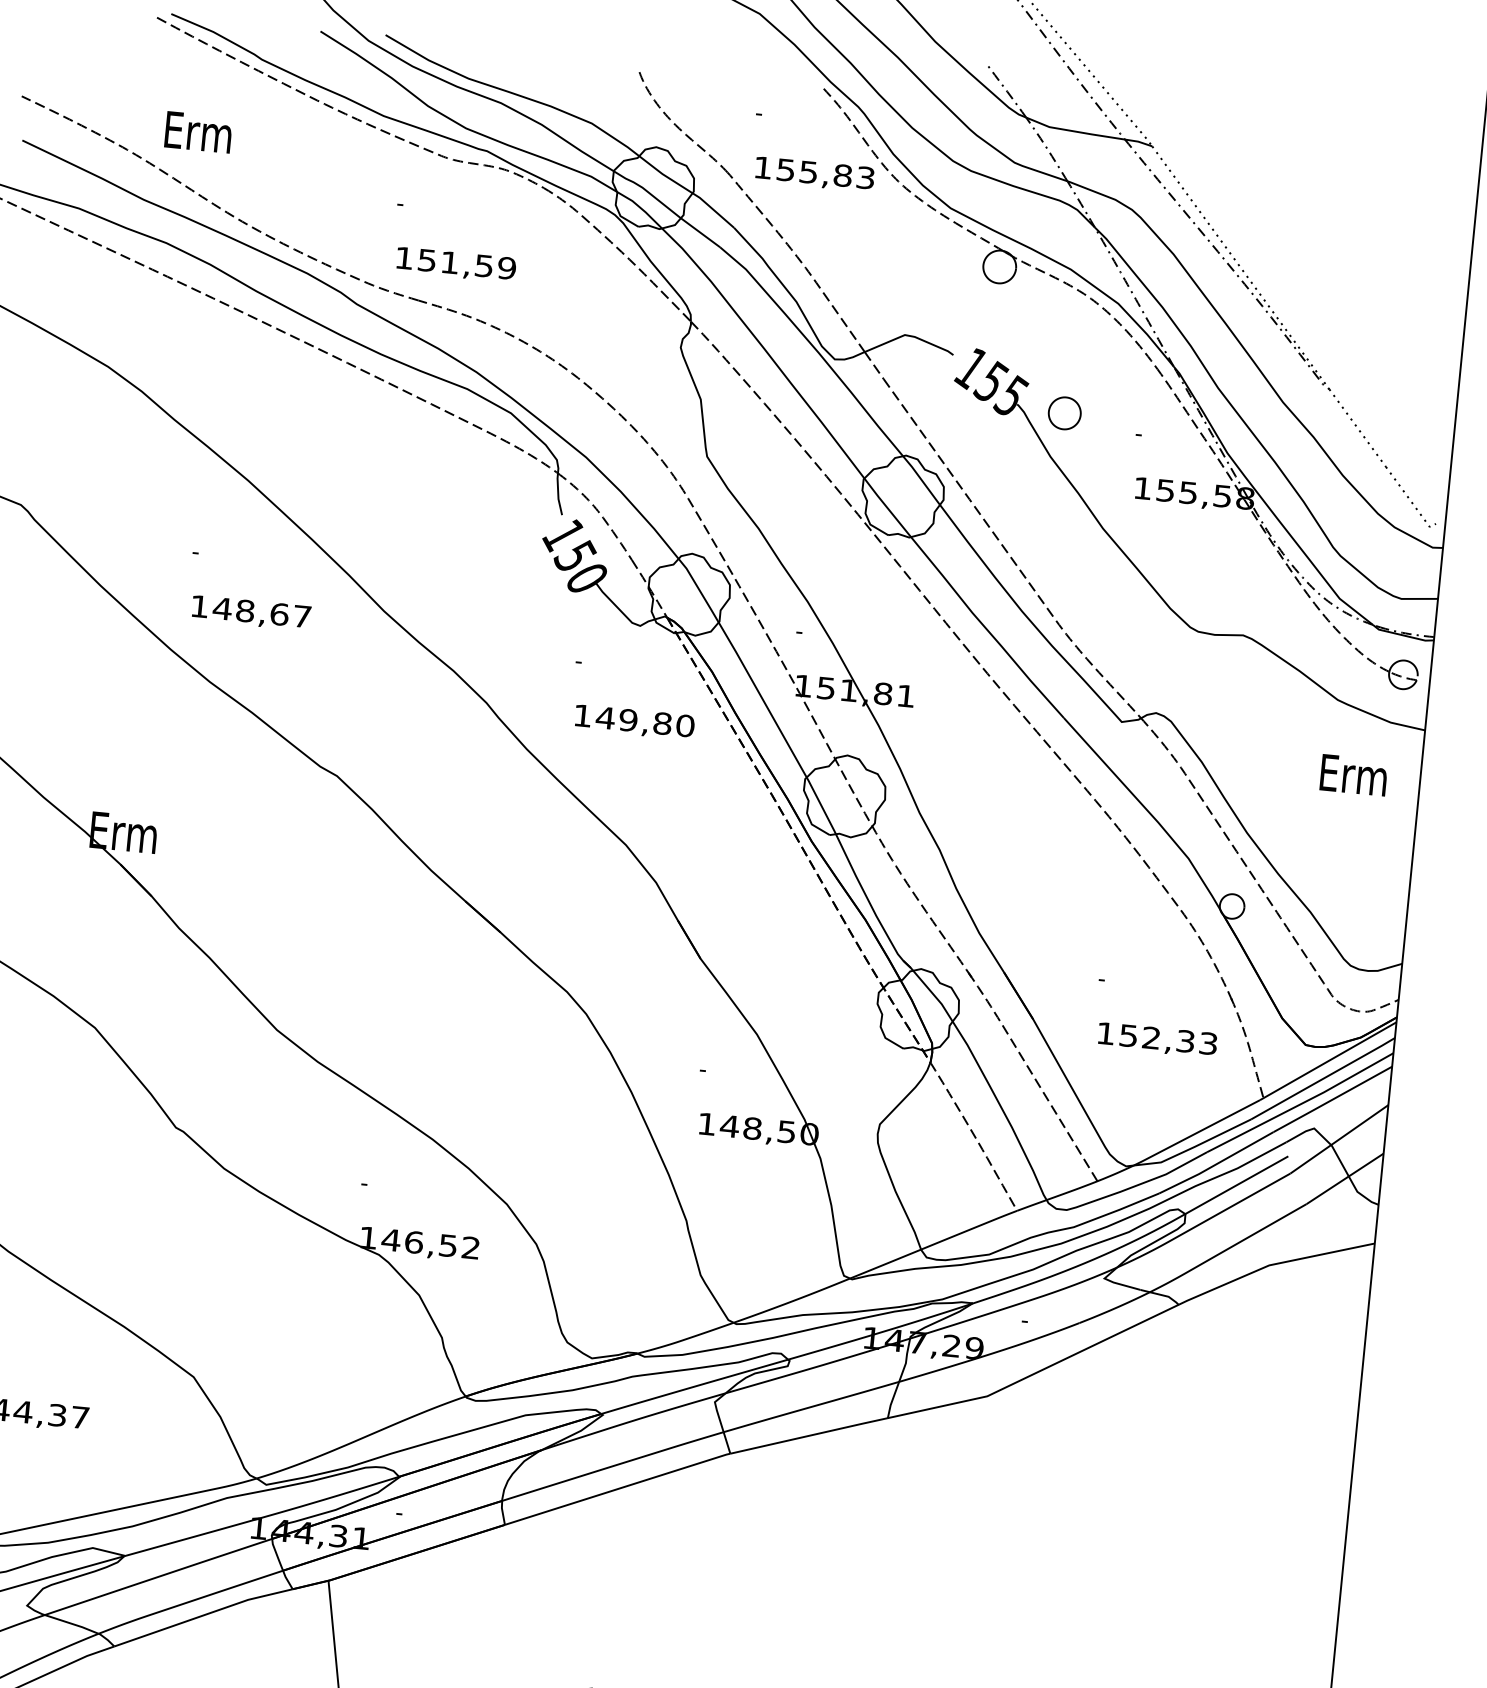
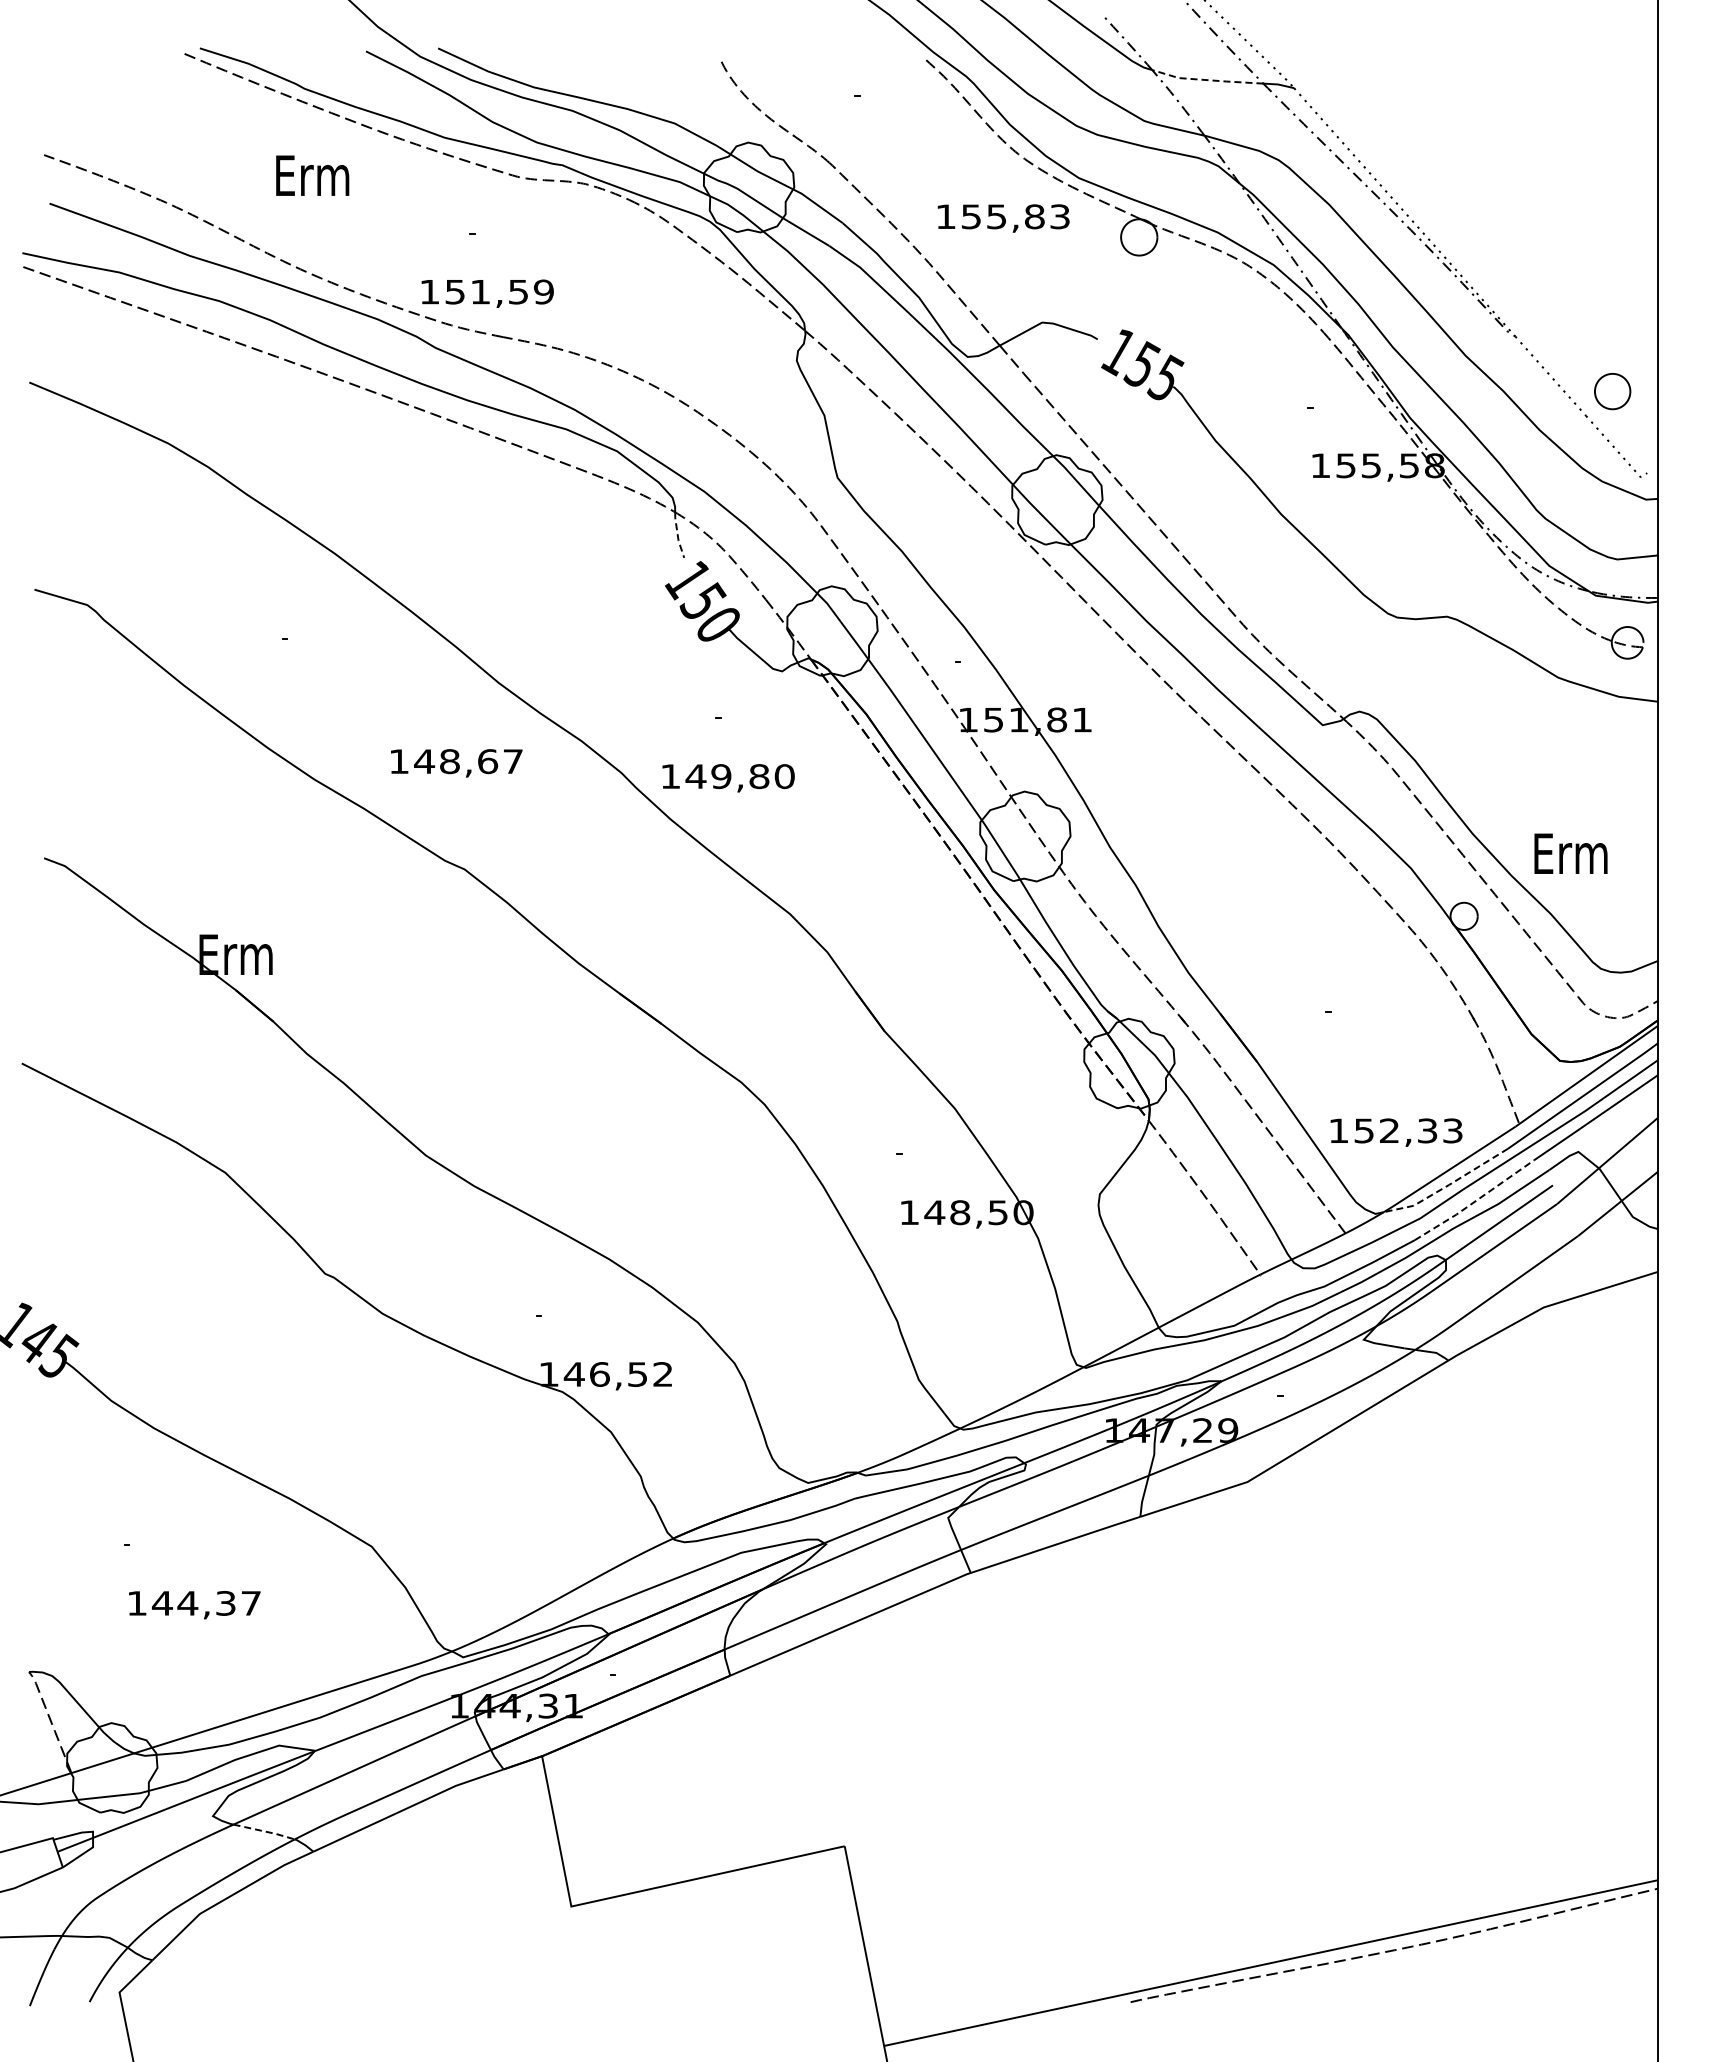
line: (1074, 131) -> (1207, 80), solid -> dashed
text: (198, 132) -> (312, 175), moved
text: (814, 174) -> (1003, 218), moved
text: (456, 264) -> (487, 293), moved
part: (1064, 413) -> (1612, 391), moved
line: (558, 494) -> (677, 535), solid -> dashed
text: (251, 613) -> (456, 763), moved
text: (634, 722) -> (728, 778), moved
text: (1353, 774) -> (1570, 853), moved
text: (1157, 1040) -> (1396, 1132), moved
line: (1193, 1147) -> (1447, 1185), solid -> dashed
line: (1217, 1164) -> (1475, 1201), solid -> dashed
line: (73, 1624) -> (265, 1831), solid -> dashed

